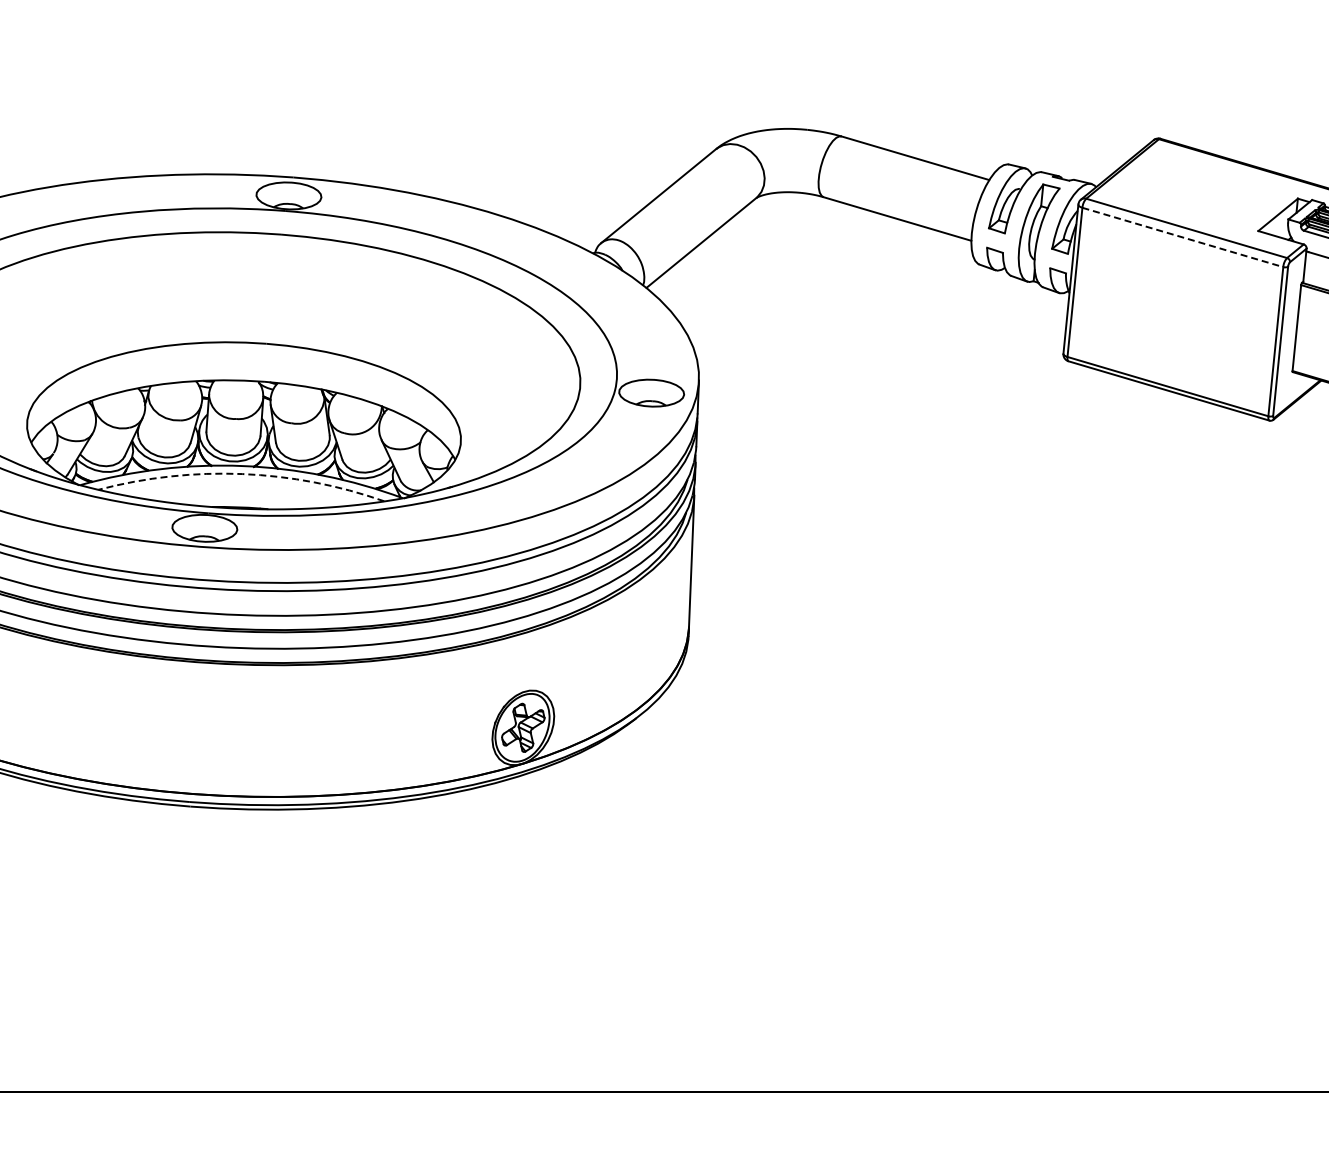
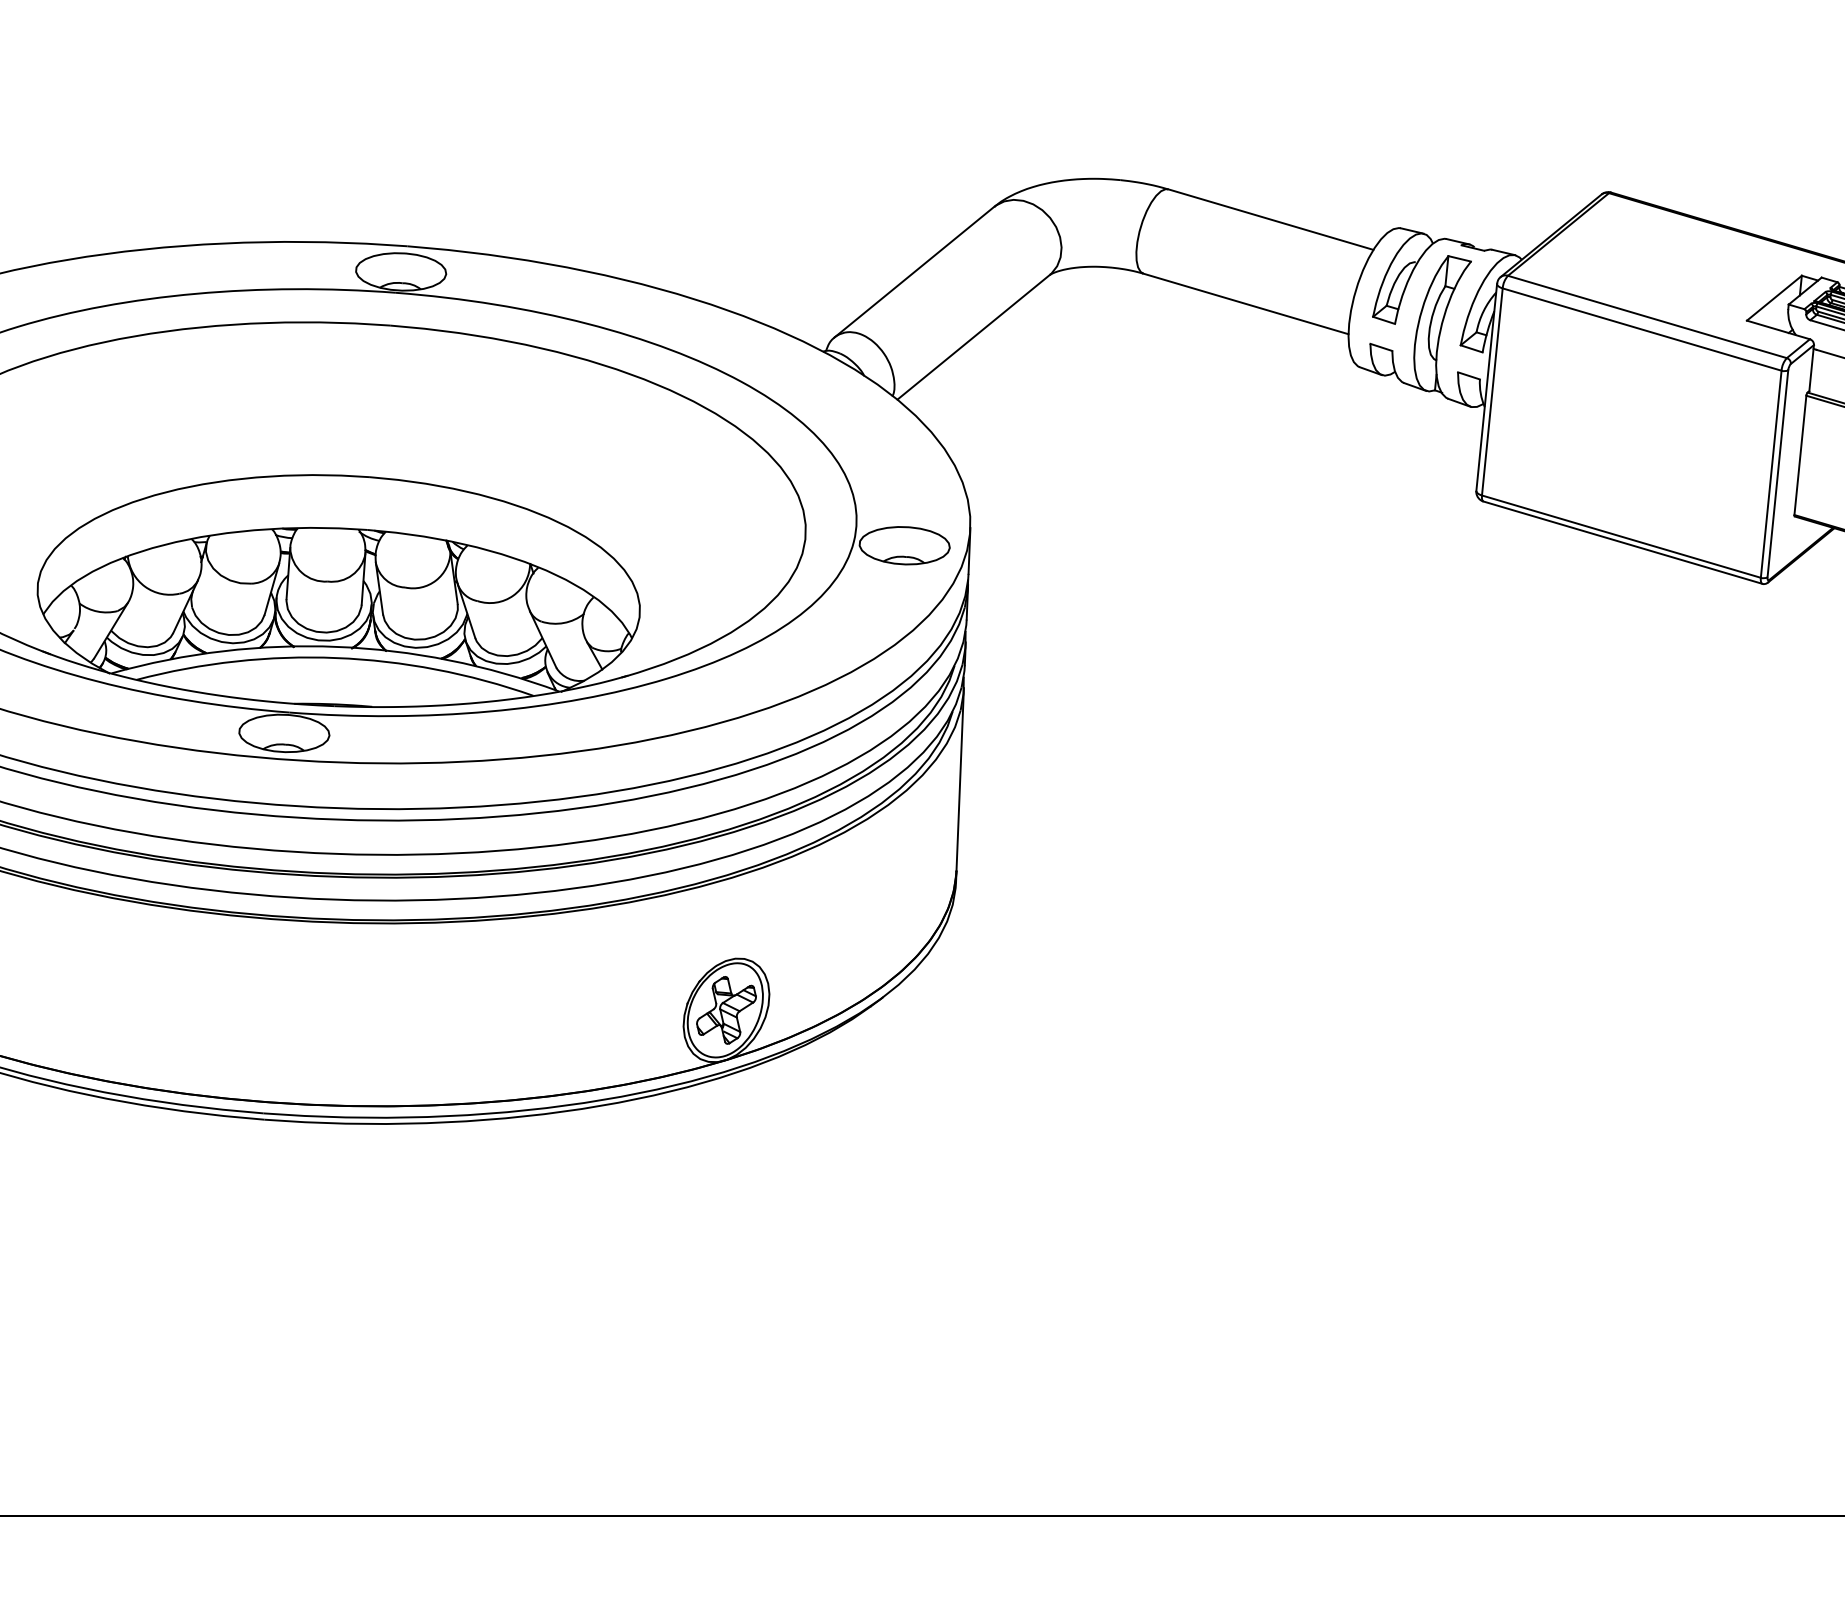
line: (1182, 237) -> (1641, 329), dashed -> solid
arc: (242, 474) -> (336, 658), dashed -> solid

